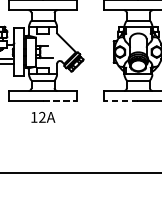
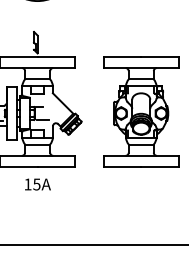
line: (60, 100) -> (56, 166), dashed -> solid
line: (121, 100) -> (122, 166), dashed -> solid
text: (42, 117) -> (36, 184), 12A -> 15A

